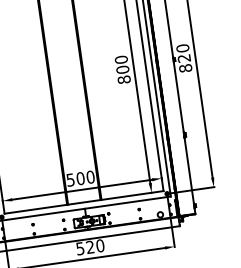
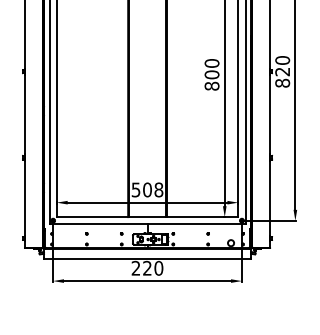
text: (90, 176) -> (158, 189), 500 -> 508
text: (79, 248) -> (135, 267), 520 -> 220

